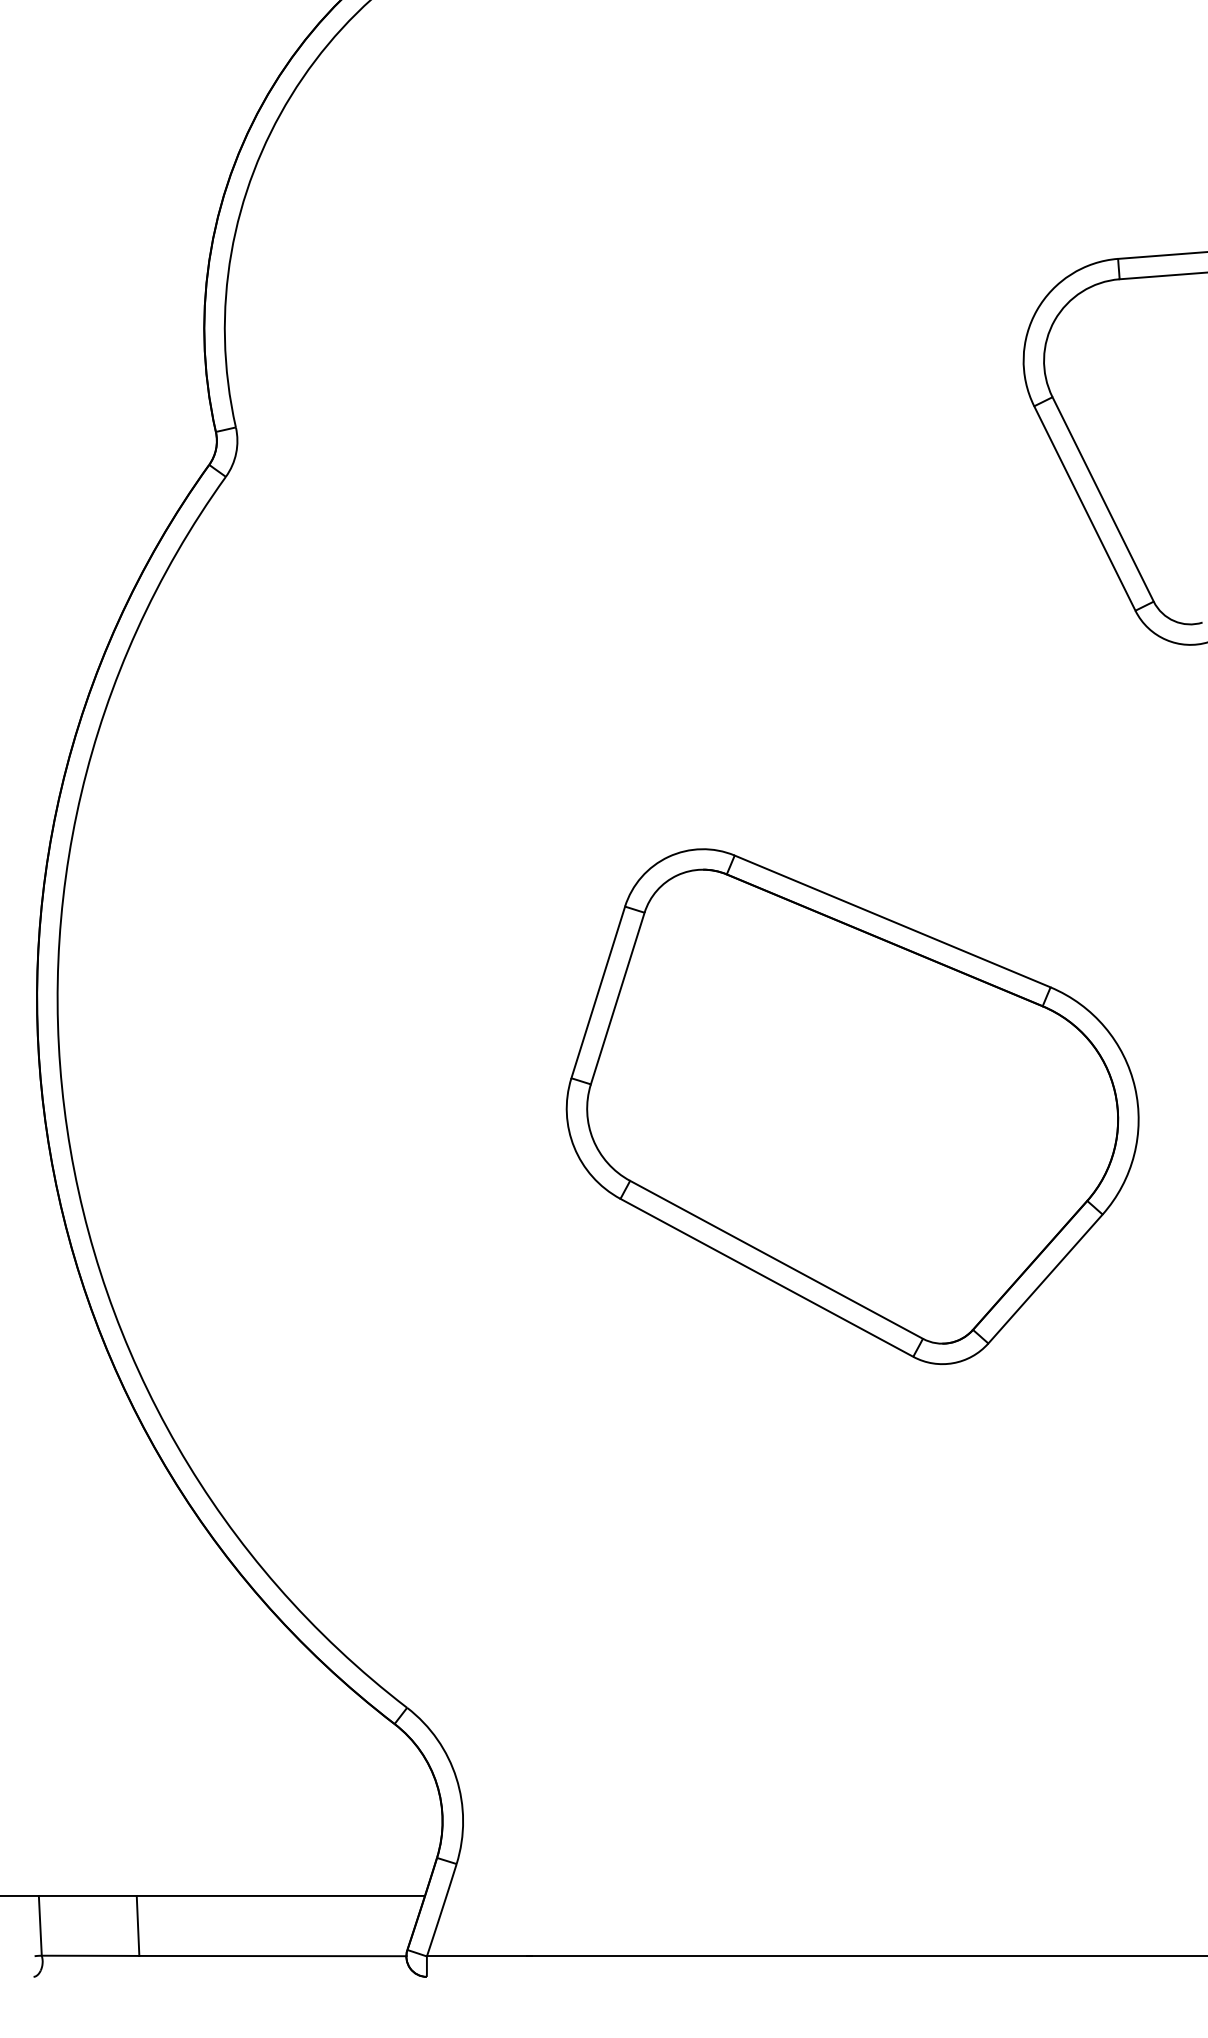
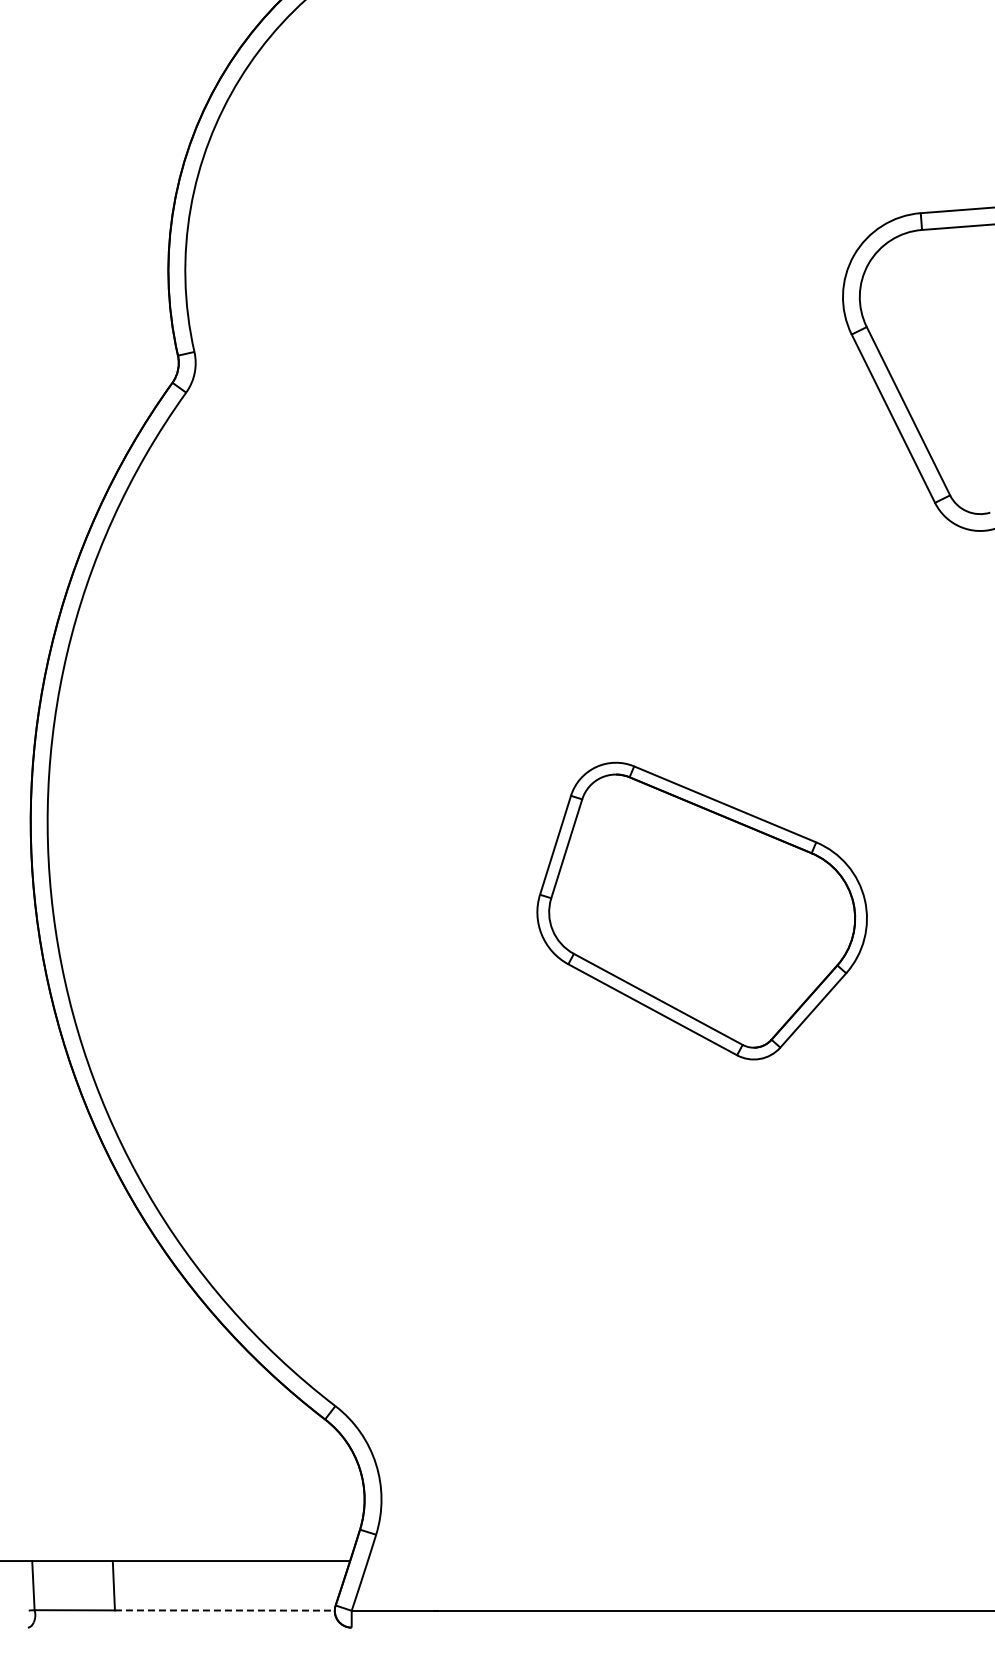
part: (851, 1105) -> (701, 910), size x0.7
line: (273, 1956) -> (225, 1610), solid -> dashed

